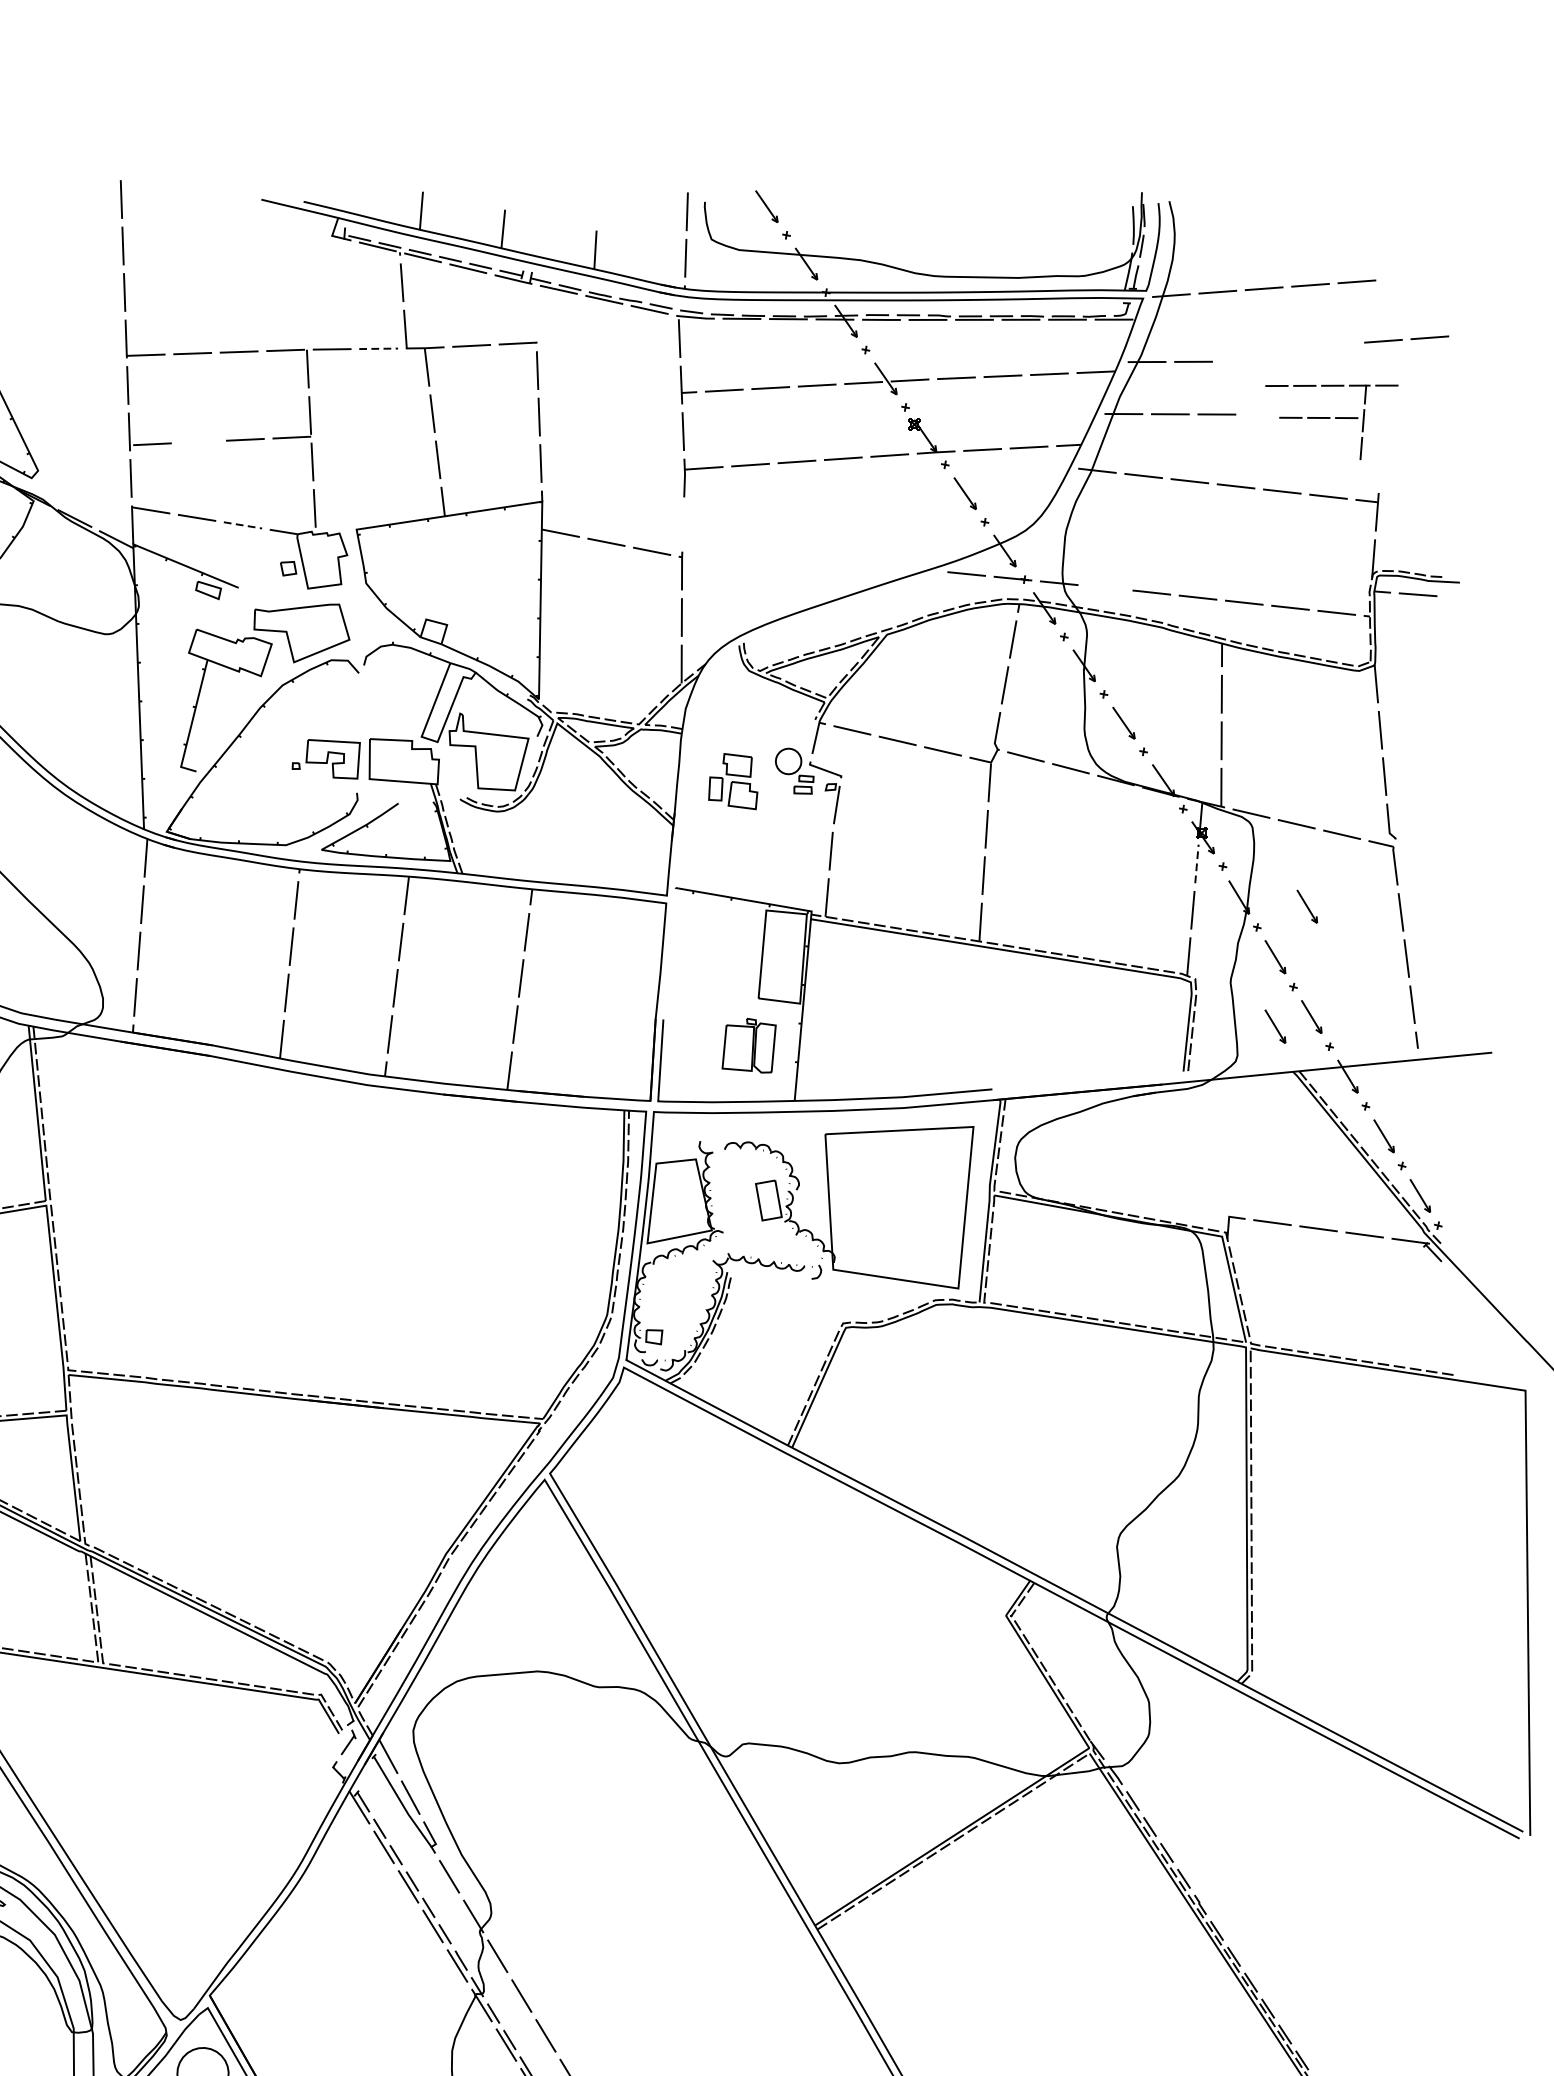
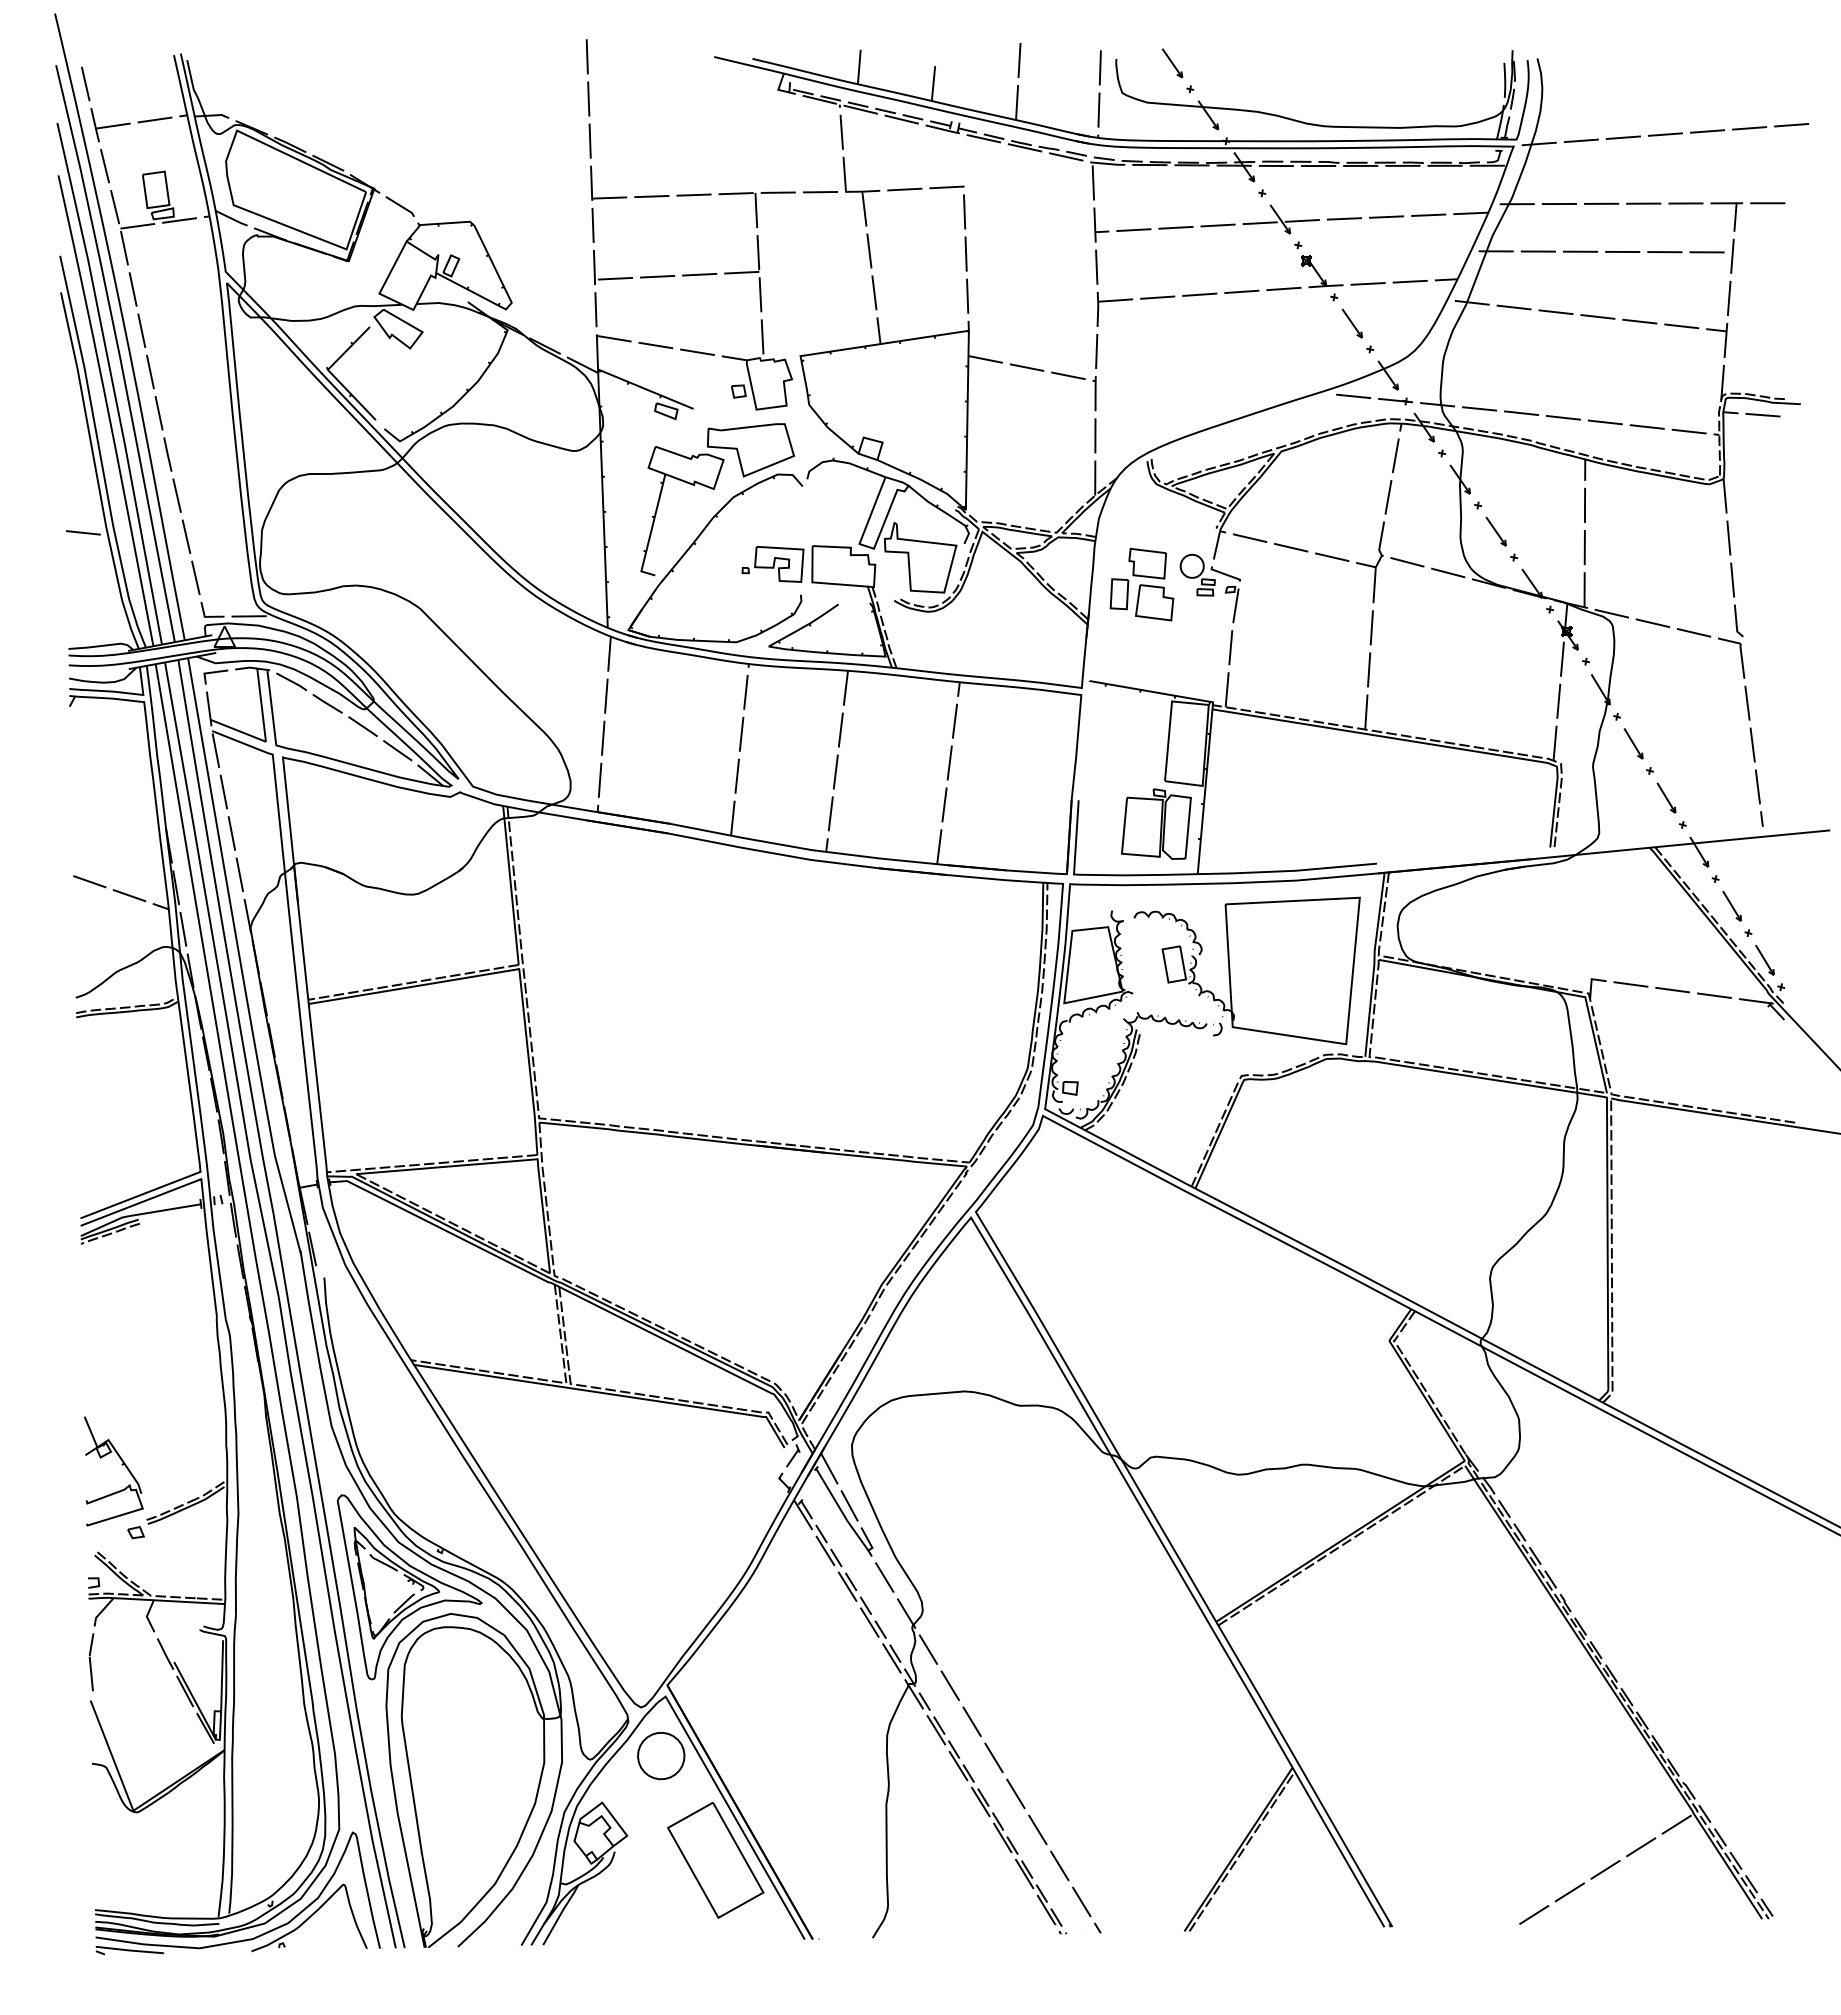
line: (598, 202) -> (1019, 59), added
line: (1403, 340) -> (1767, 127), moved
line: (378, 349) -> (820, 192), dashed -> solid
part: (1331, 421) -> (1684, 258), size x1.67
line: (198, 441) -> (657, 276), added
line: (683, 524) -> (1096, 351), added
line: (242, 525) -> (697, 352), dashed -> solid
line: (1105, 587) -> (1479, 408), added
part: (732, 781) -> (1141, 584), size x1.43
line: (1197, 864) -> (1562, 659), dashed -> solid
part: (1307, 906) -> (1662, 697), removed
part: (1275, 1026) -> (1633, 806), removed
part: (749, 1045) -> (1156, 823), size x1.43

